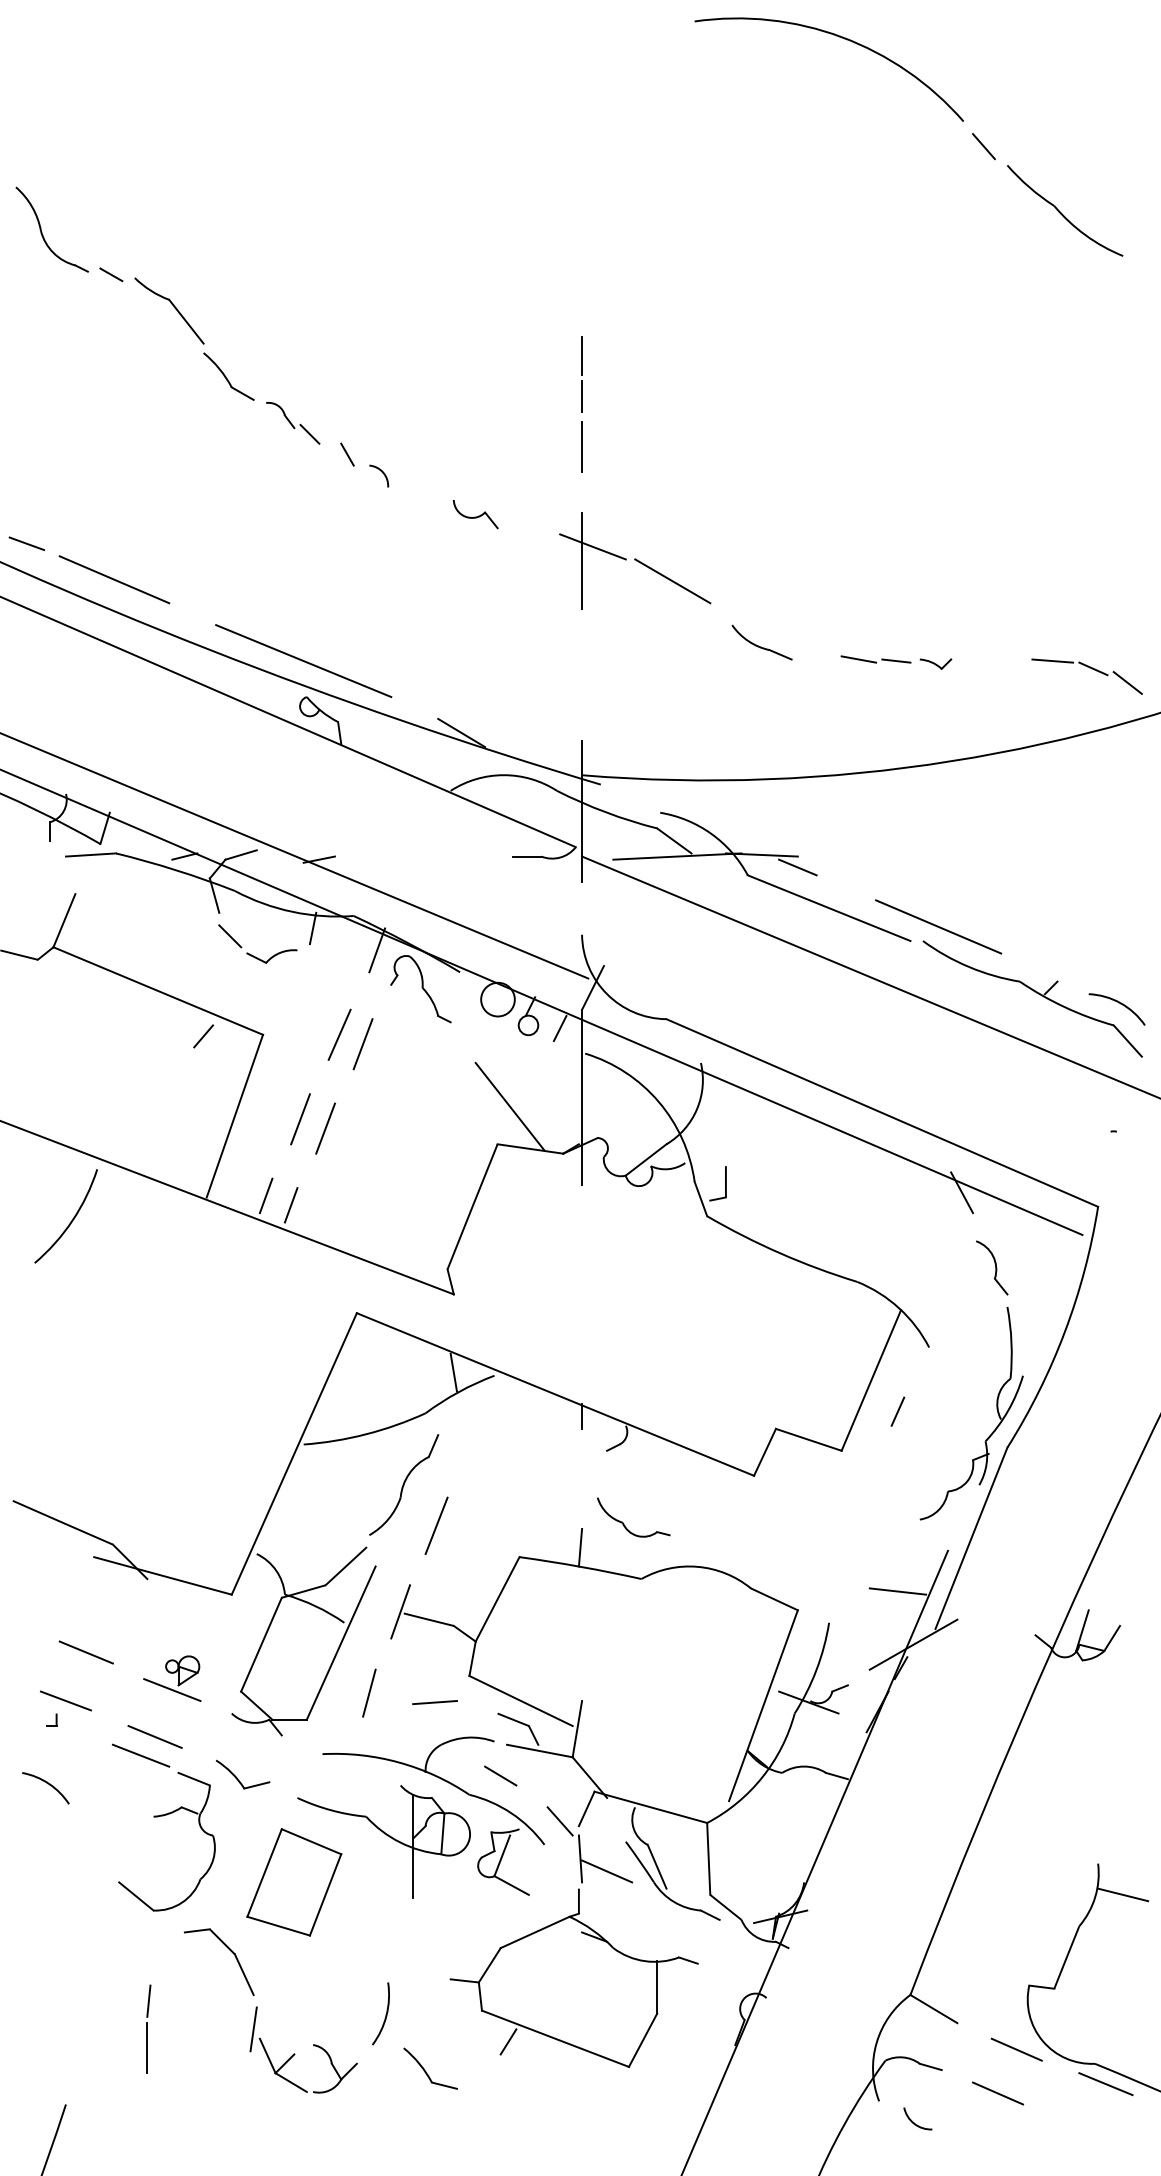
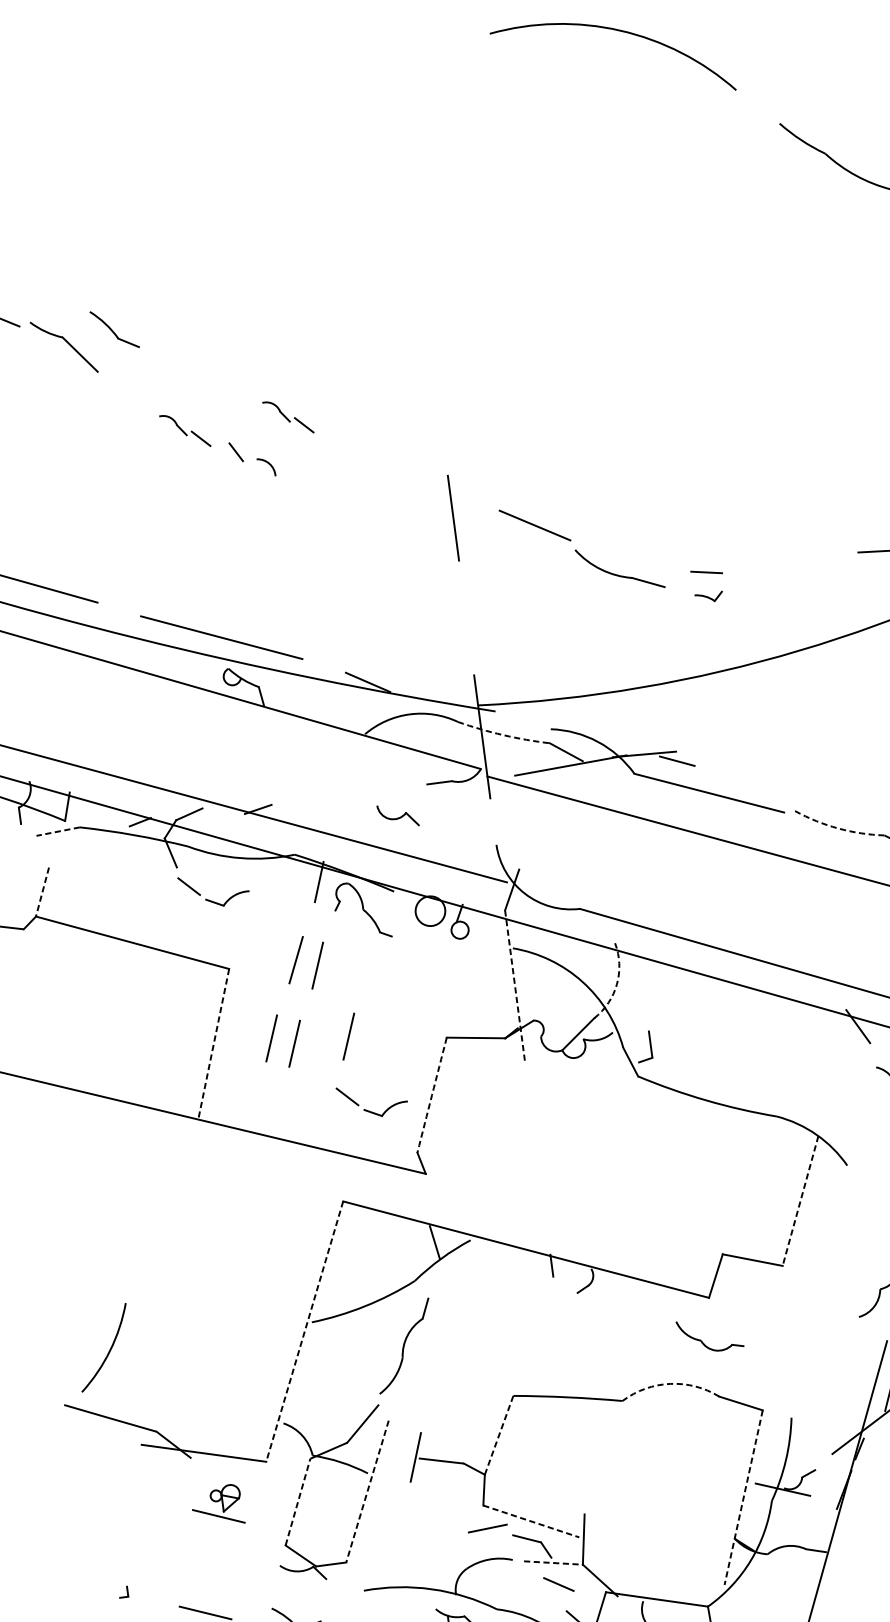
line: (983, 146) -> (756, 109), removed
line: (582, 355) -> (430, 338), removed
part: (228, 376) -> (114, 329), moved
line: (582, 396) -> (434, 374), removed
part: (411, 423) -> (288, 417), added
line: (582, 446) -> (440, 418), removed
part: (475, 514) -> (397, 815), moved
line: (592, 546) -> (460, 504), removed
part: (761, 642) -> (619, 568), size x1.6
line: (896, 660) -> (739, 569), removed
part: (935, 663) -> (708, 597), moved
arc: (606, 812) -> (503, 735), solid -> dashed
line: (90, 855) -> (57, 832), solid -> dashed
line: (64, 920) -> (42, 891), solid -> dashed
line: (938, 926) -> (806, 796), removed
line: (312, 928) -> (260, 870), removed
arc: (969, 967) -> (838, 828), solid -> dashed
line: (559, 1028) -> (487, 929), removed
line: (203, 1036) -> (177, 977), removed
line: (582, 1097) -> (515, 987), solid -> dashed
line: (509, 1106) -> (452, 1003), removed
arc: (697, 1109) -> (617, 984), solid -> dashed
line: (234, 1116) -> (213, 1043), solid -> dashed
line: (387, 1128) -> (348, 1036), added
line: (265, 1195) -> (249, 1109), removed
line: (290, 1205) -> (272, 1114), removed
arc: (472, 1206) -> (431, 1094), solid -> dashed
part: (398, 1214) -> (368, 1110), added
arc: (70, 1221) -> (108, 1351), moved
line: (871, 1380) -> (800, 1201), solid -> dashed
line: (897, 1411) -> (826, 1225), removed
line: (294, 1454) -> (304, 1332), solid -> dashed
part: (624, 1523) -> (702, 1341), moved
line: (436, 1525) -> (437, 1377), removed
line: (580, 1547) -> (565, 1380), removed
arc: (697, 1566) -> (670, 1383), solid -> dashed
line: (897, 1591) -> (847, 1382), removed
line: (497, 1599) -> (499, 1435), solid -> dashed
line: (341, 1643) -> (367, 1491), solid -> dashed
line: (261, 1644) -> (297, 1501), solid -> dashed
line: (85, 1652) -> (145, 1529), removed
part: (172, 1678) -> (217, 1506), moved
line: (369, 1692) -> (397, 1531), removed
line: (65, 1700) -> (133, 1573), removed
line: (521, 1701) -> (531, 1521), solid -> dashed
line: (434, 1702) -> (487, 1528), moved
line: (763, 1706) -> (743, 1498), solid -> dashed
line: (154, 1736) -> (215, 1594), removed
line: (540, 1751) -> (554, 1563), solid -> dashed
line: (500, 1775) -> (558, 1584), moved

